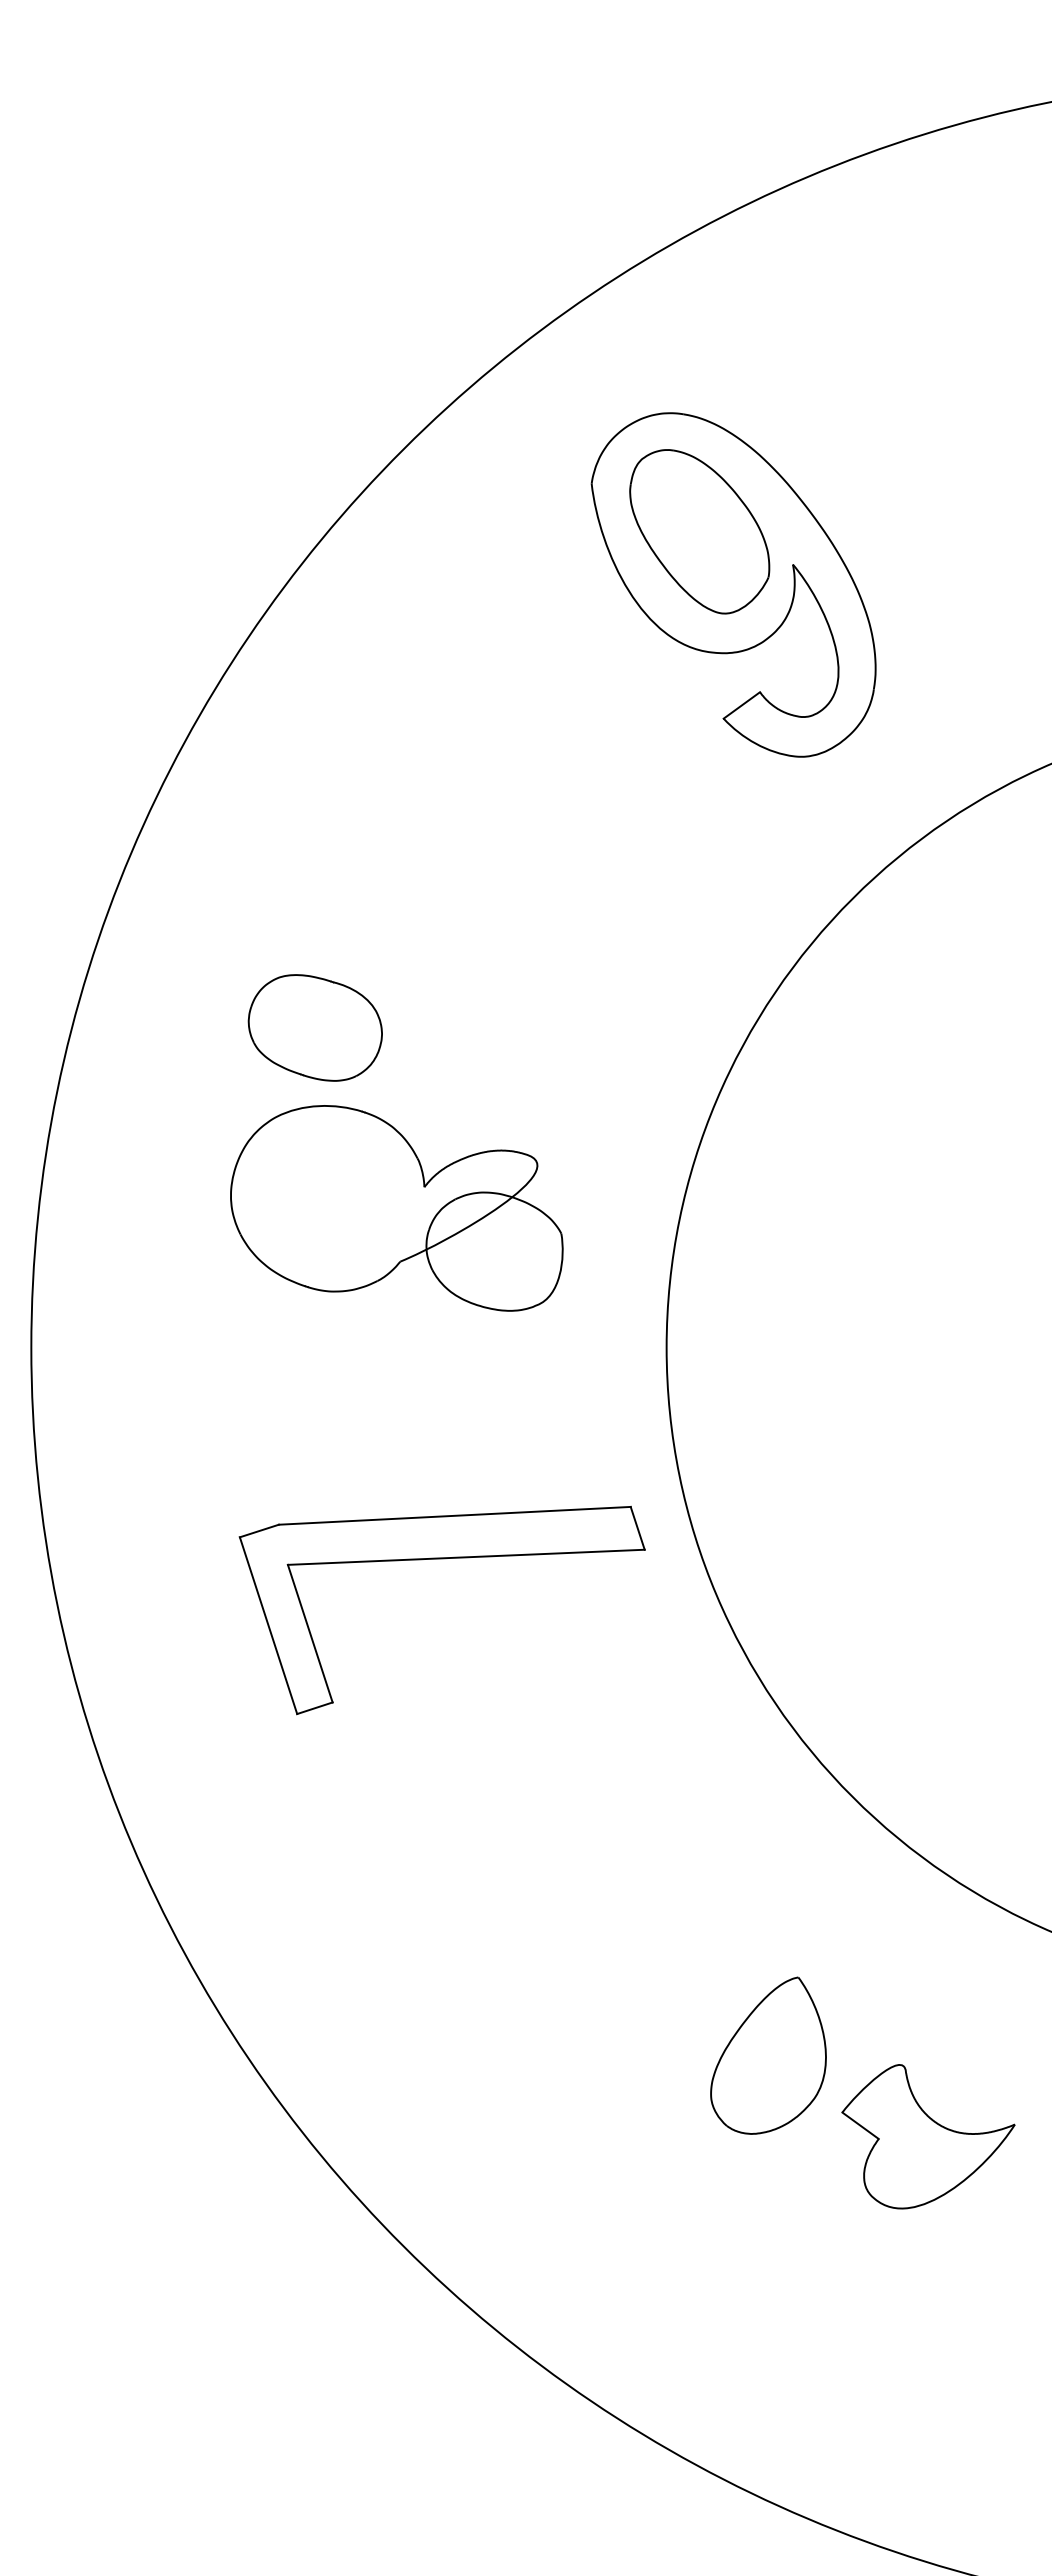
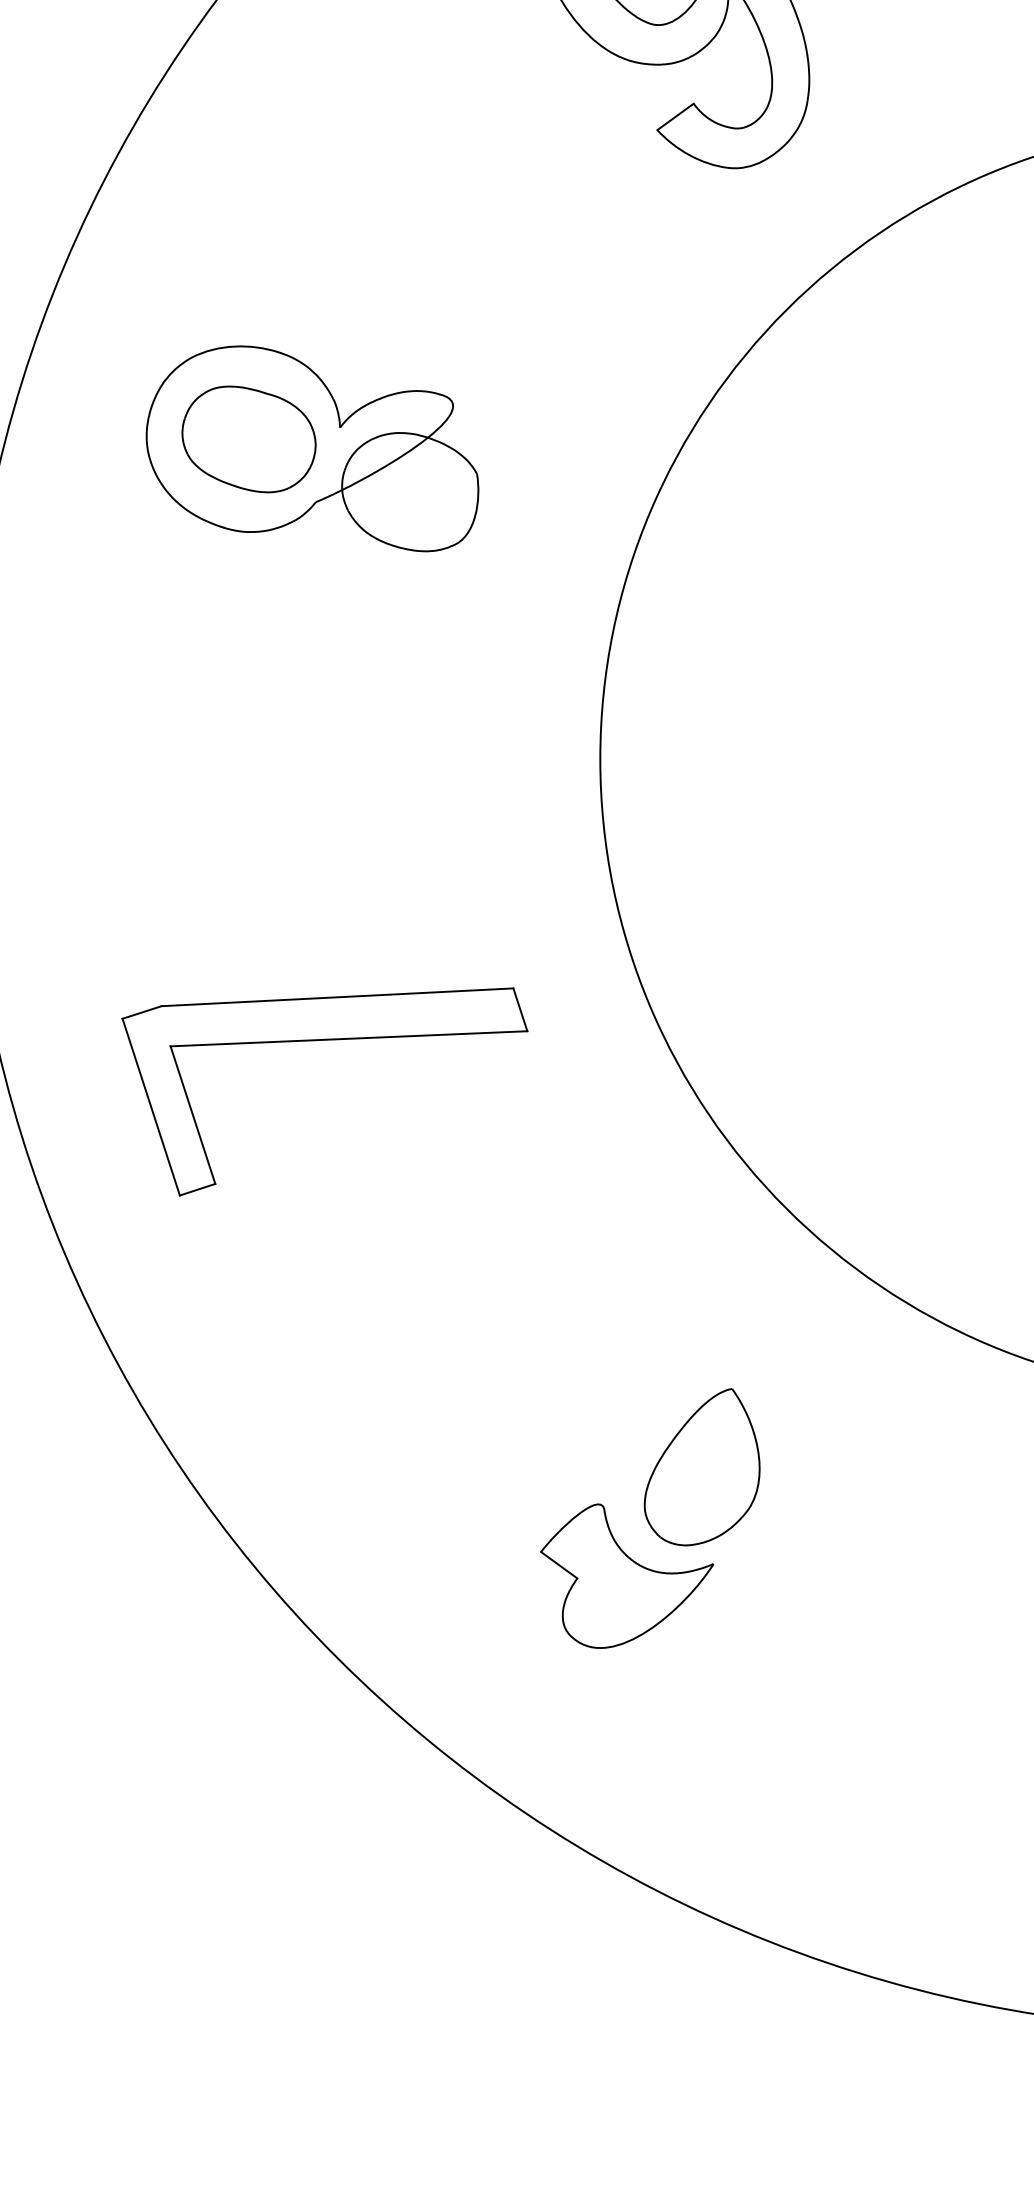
part: (396, 1208) -> (312, 448), moved
part: (441, 1559) -> (324, 1040), moved
part: (928, 2136) -> (627, 1575), moved

